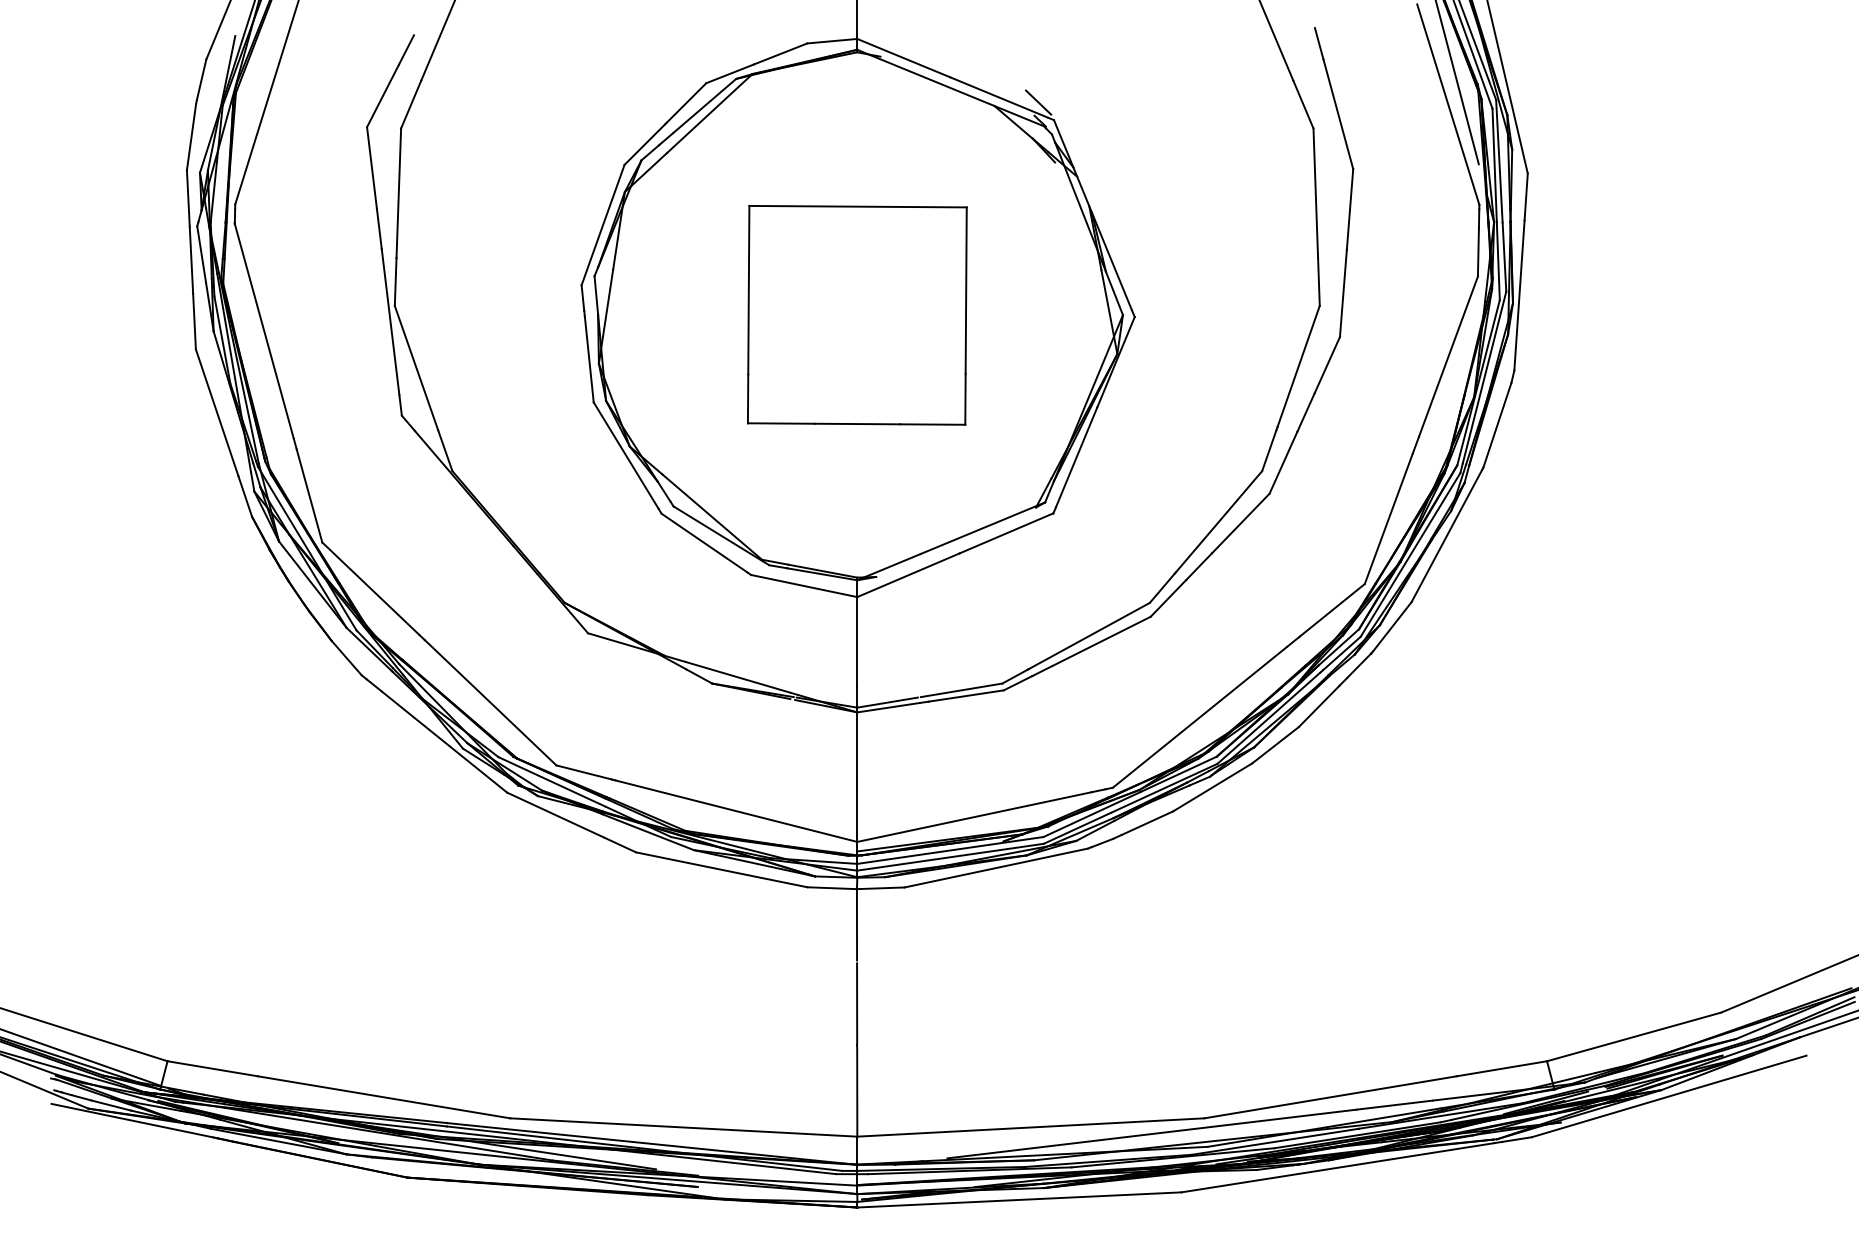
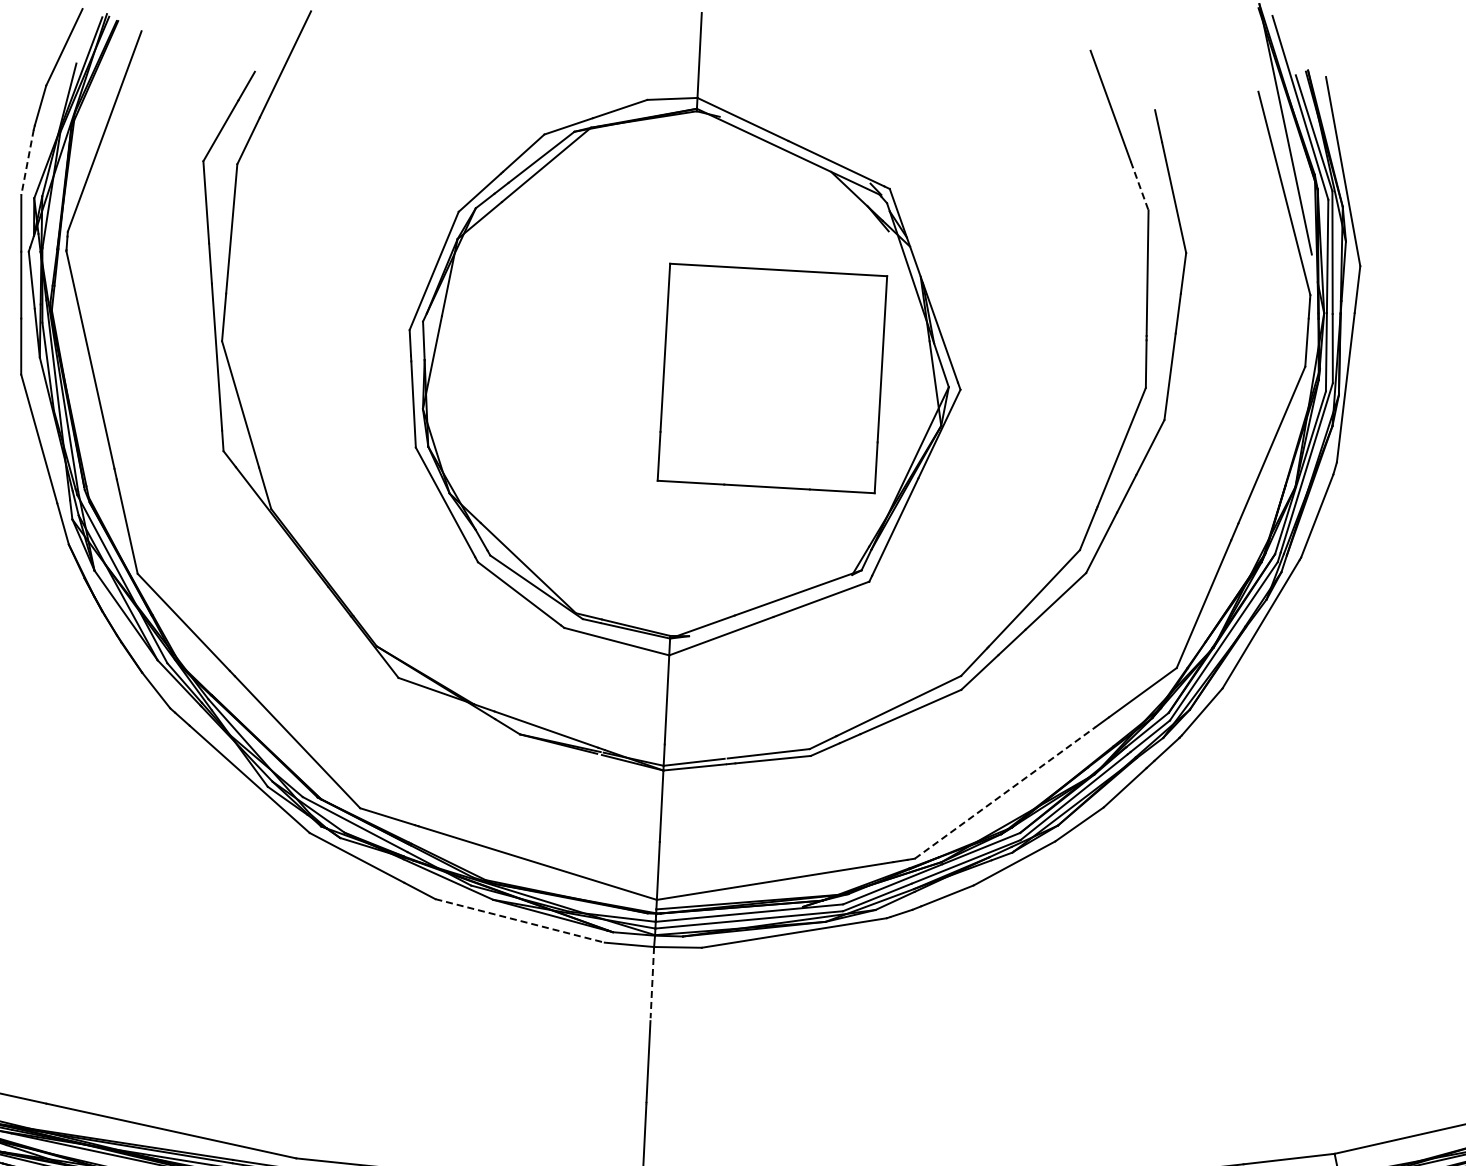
line: (1038, 102) -> (875, 170), removed
line: (1303, 104) -> (1139, 185), solid -> dashed
line: (191, 137) -> (27, 162), solid -> dashed
part: (857, 315) -> (772, 378), moved
line: (1199, 717) -> (1004, 792), solid -> dashed
line: (722, 869) -> (520, 920), solid -> dashed
line: (857, 924) -> (652, 982), solid -> dashed

